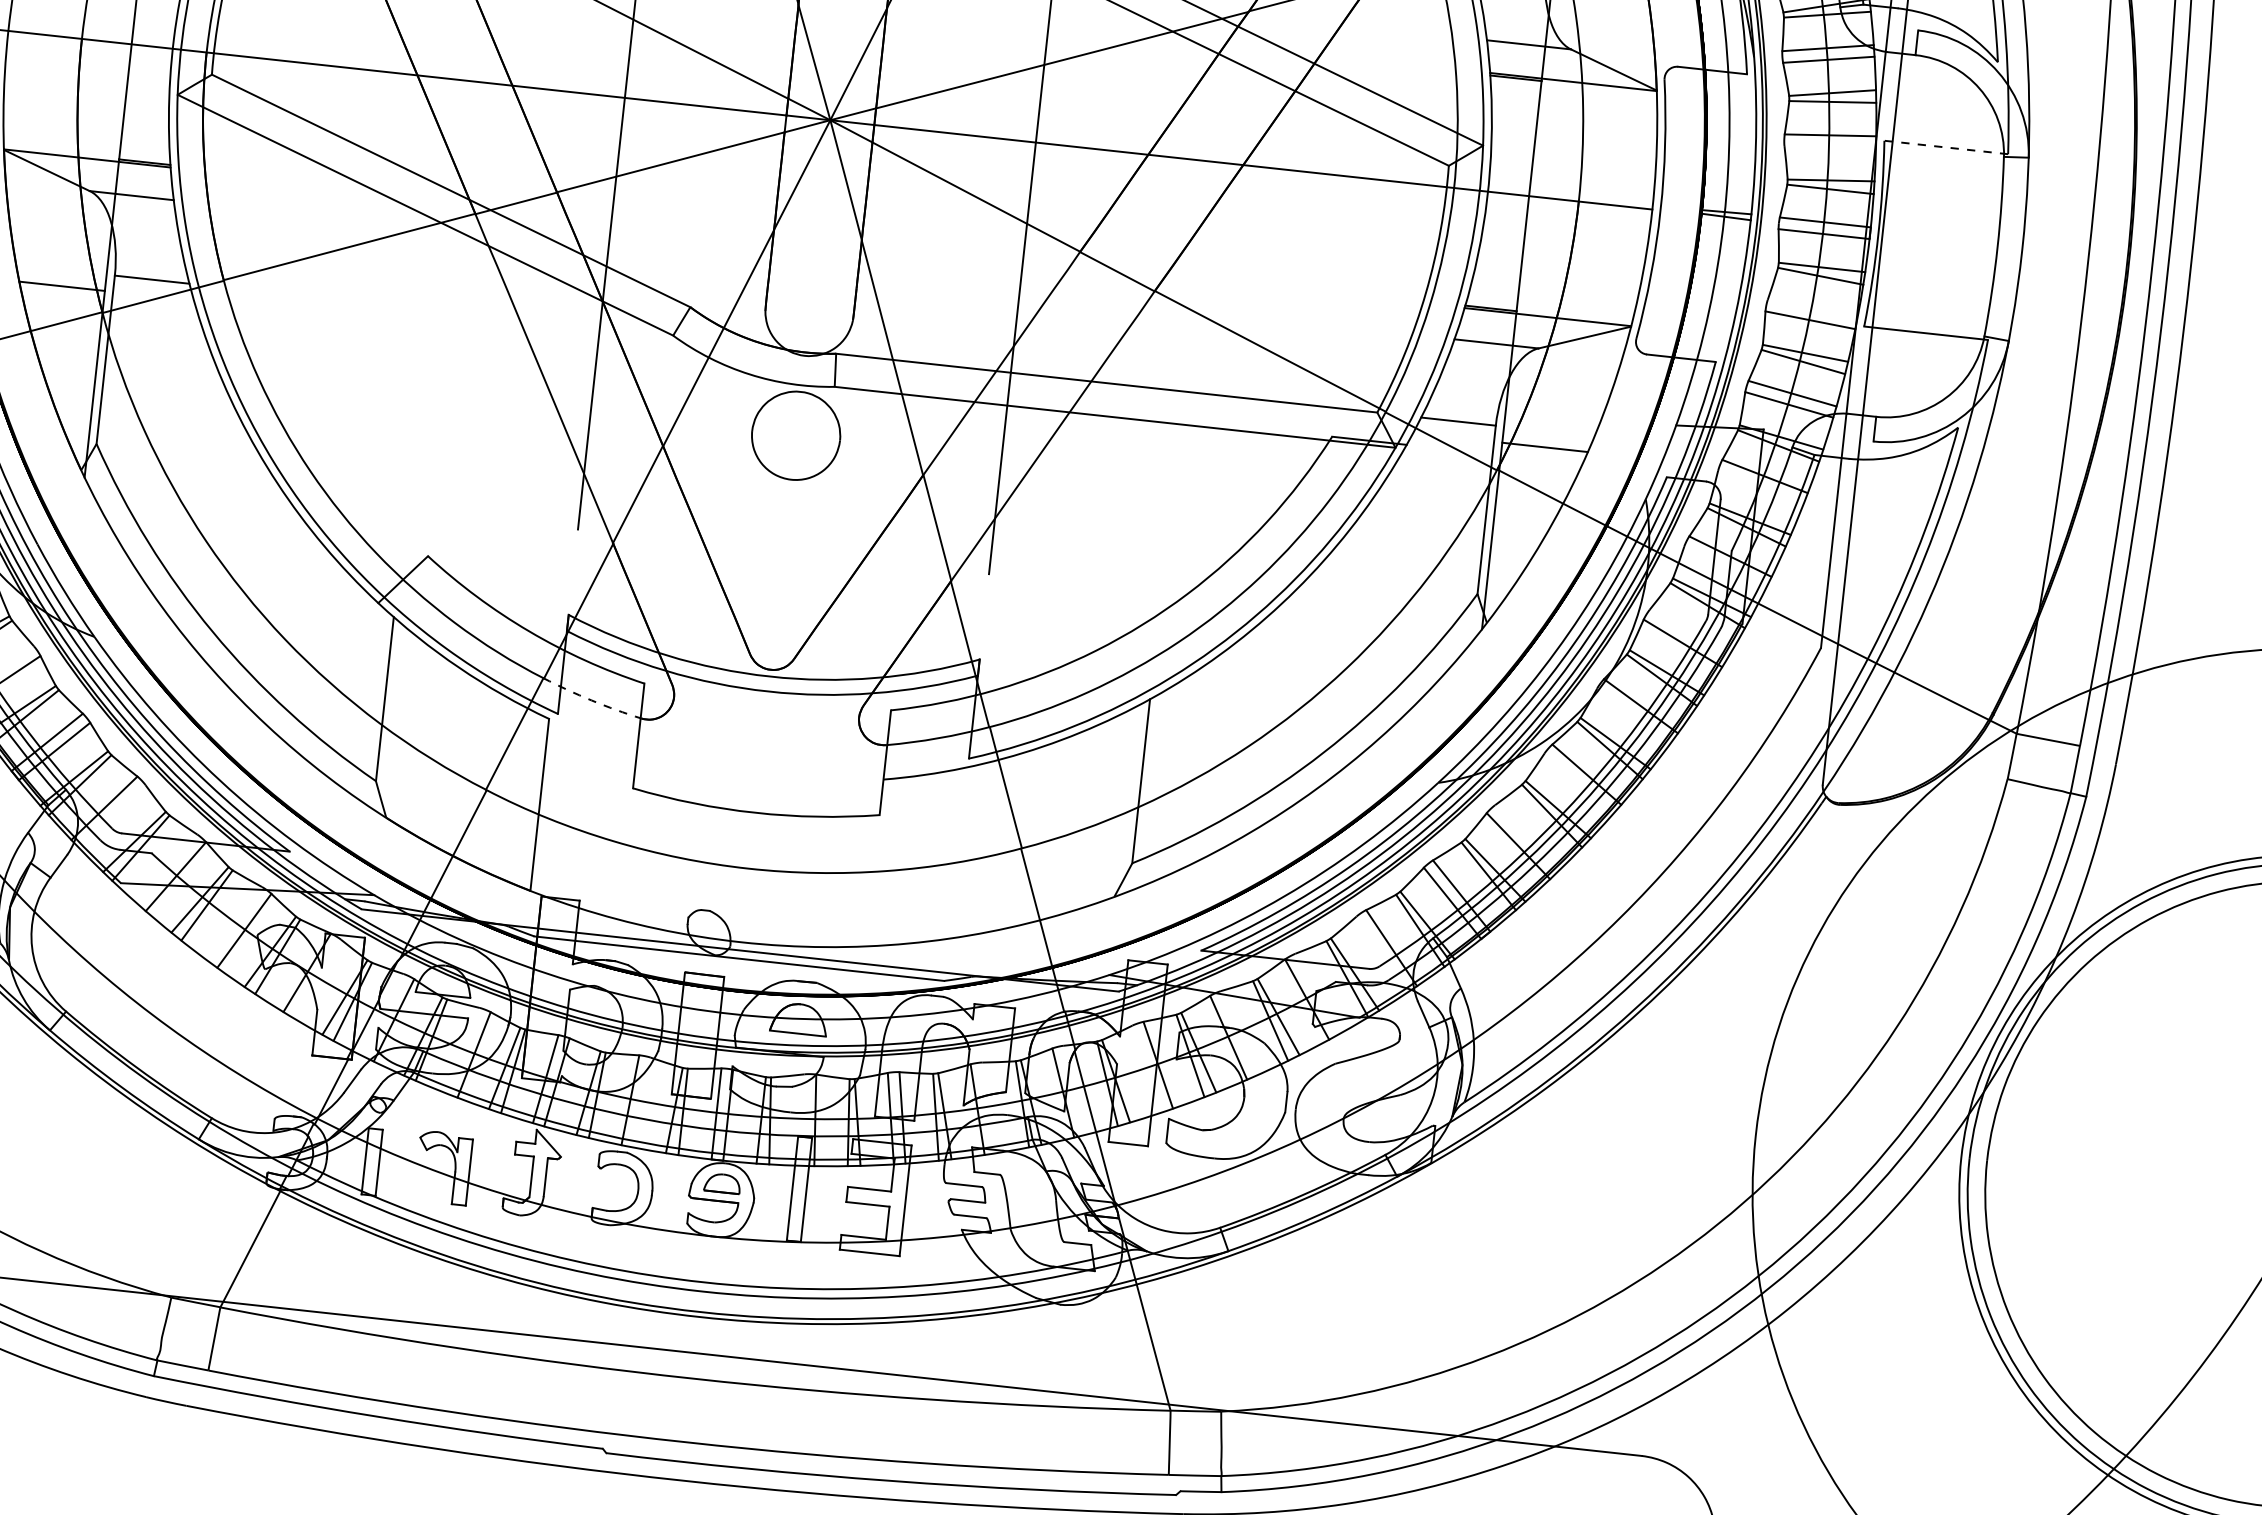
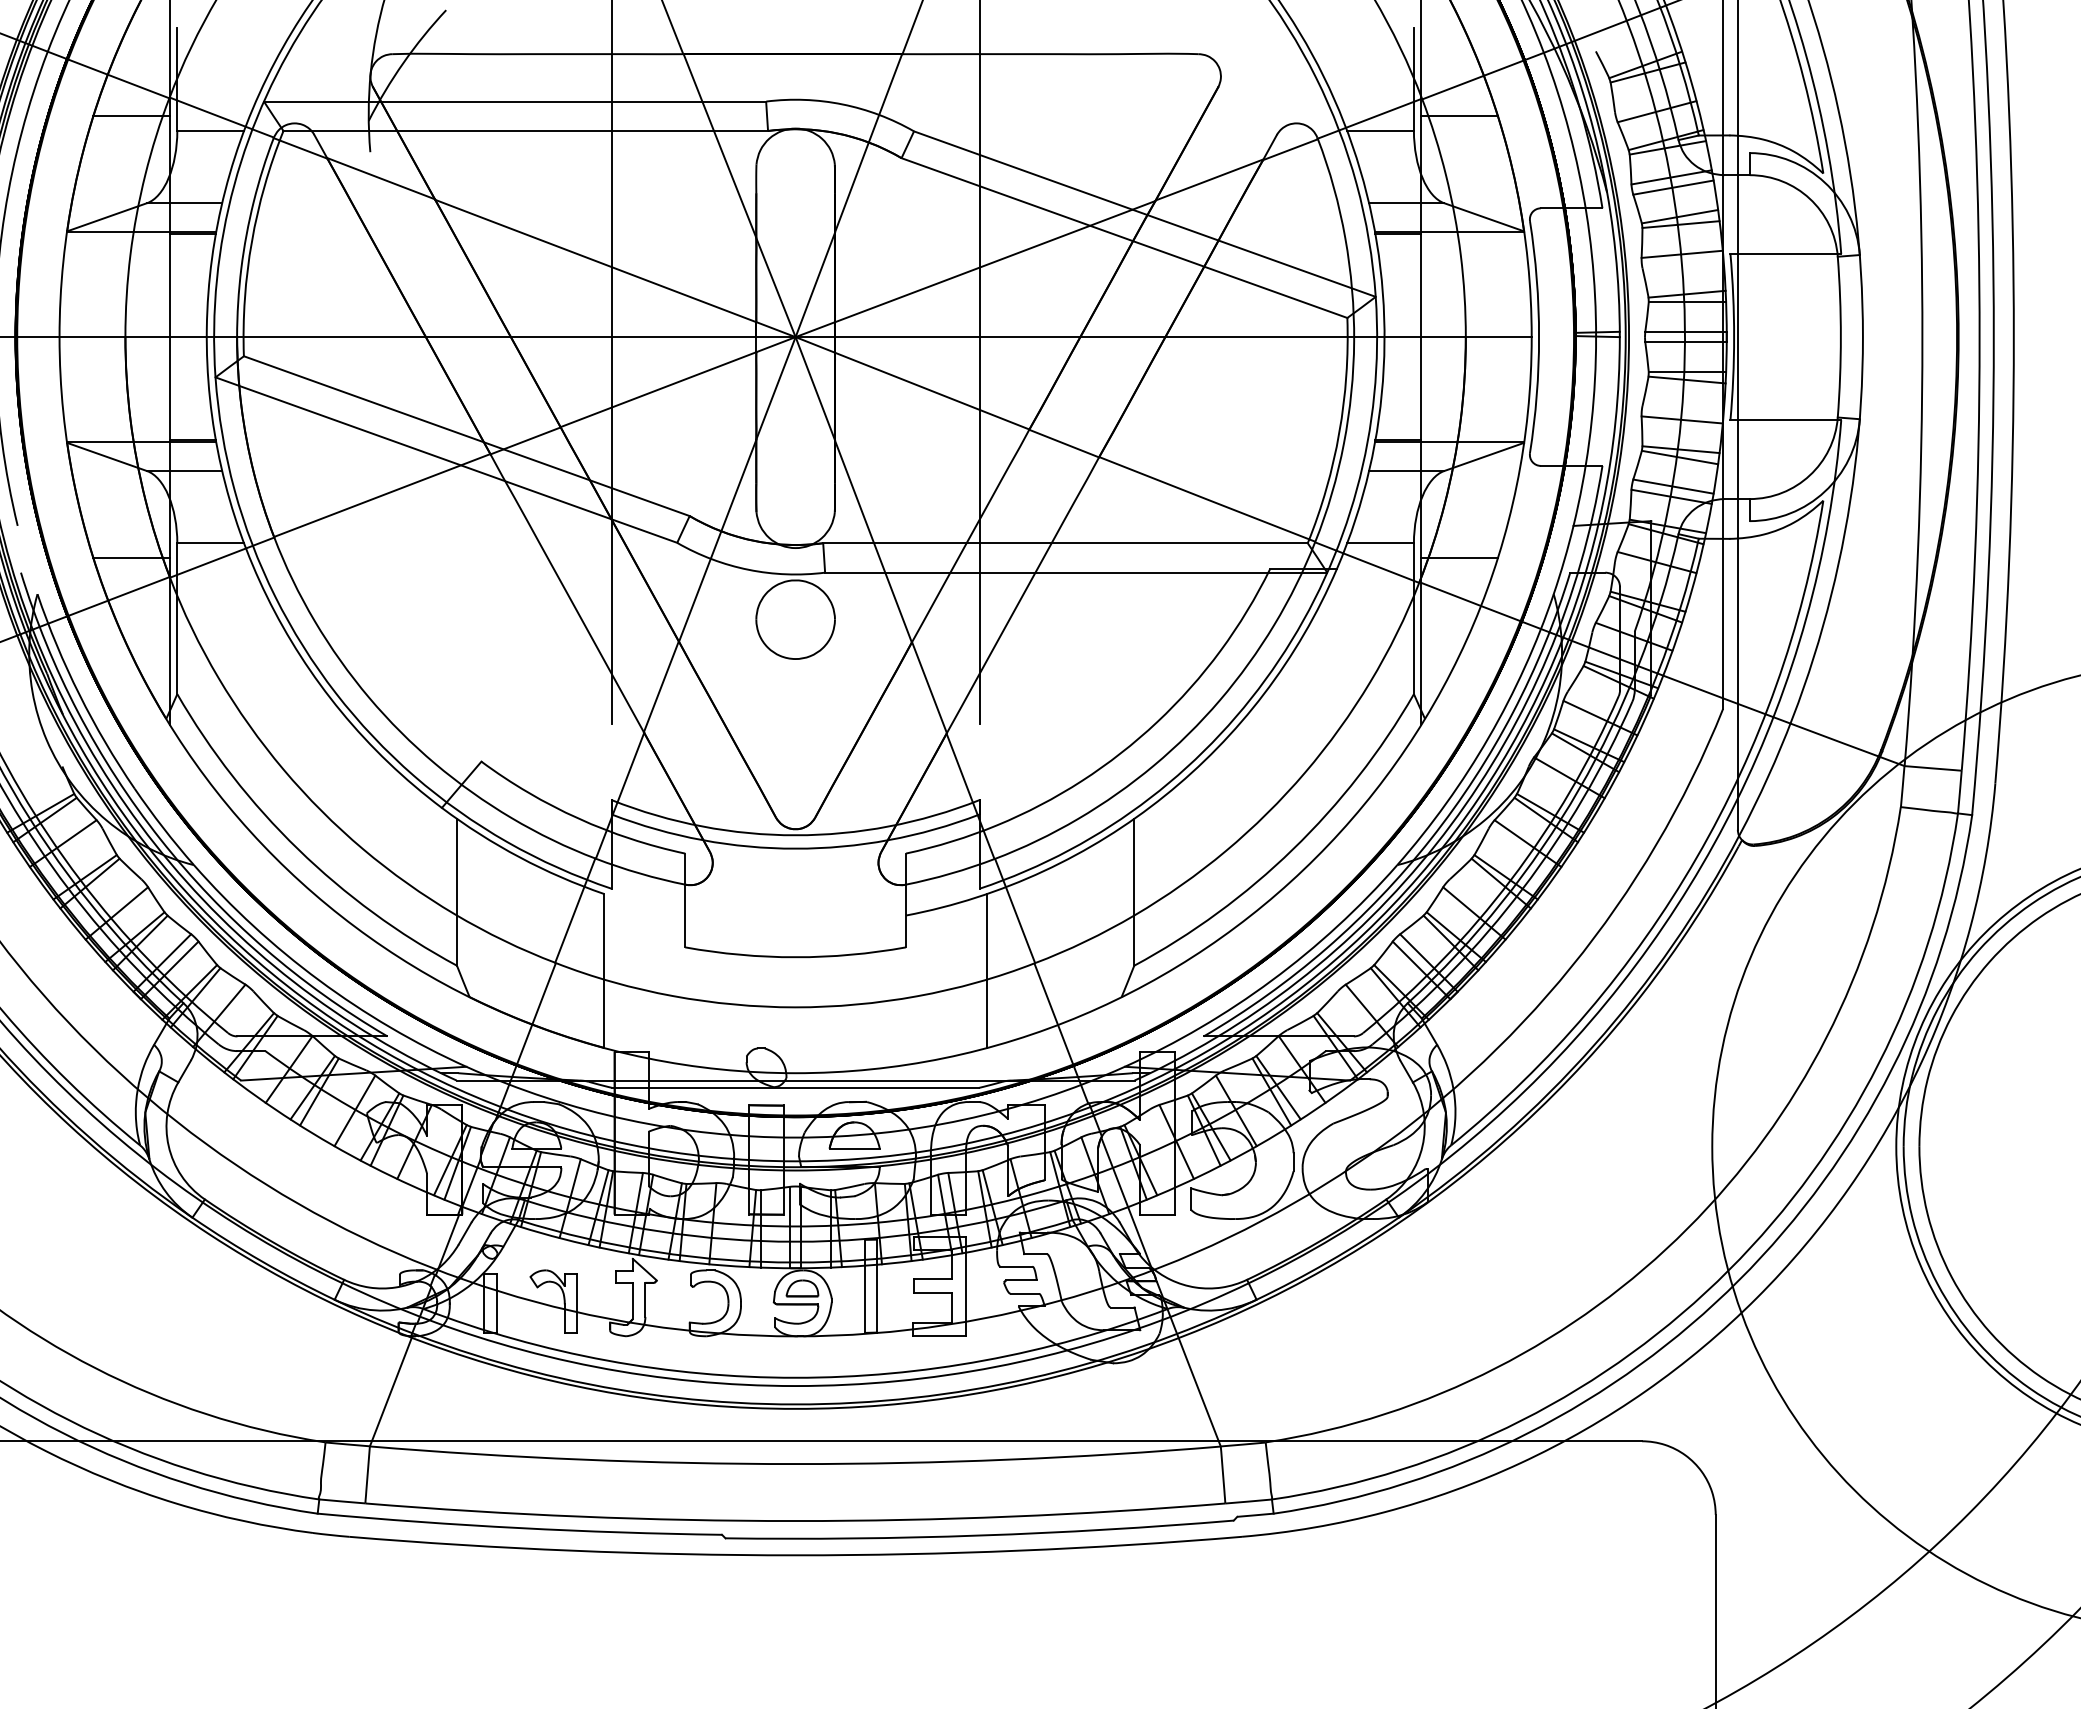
line: (1945, 146) -> (1785, 253), dashed -> solid
arc: (592, 700) -> (640, 873), dashed -> solid
line: (967, 850) -> (987, 970), added

